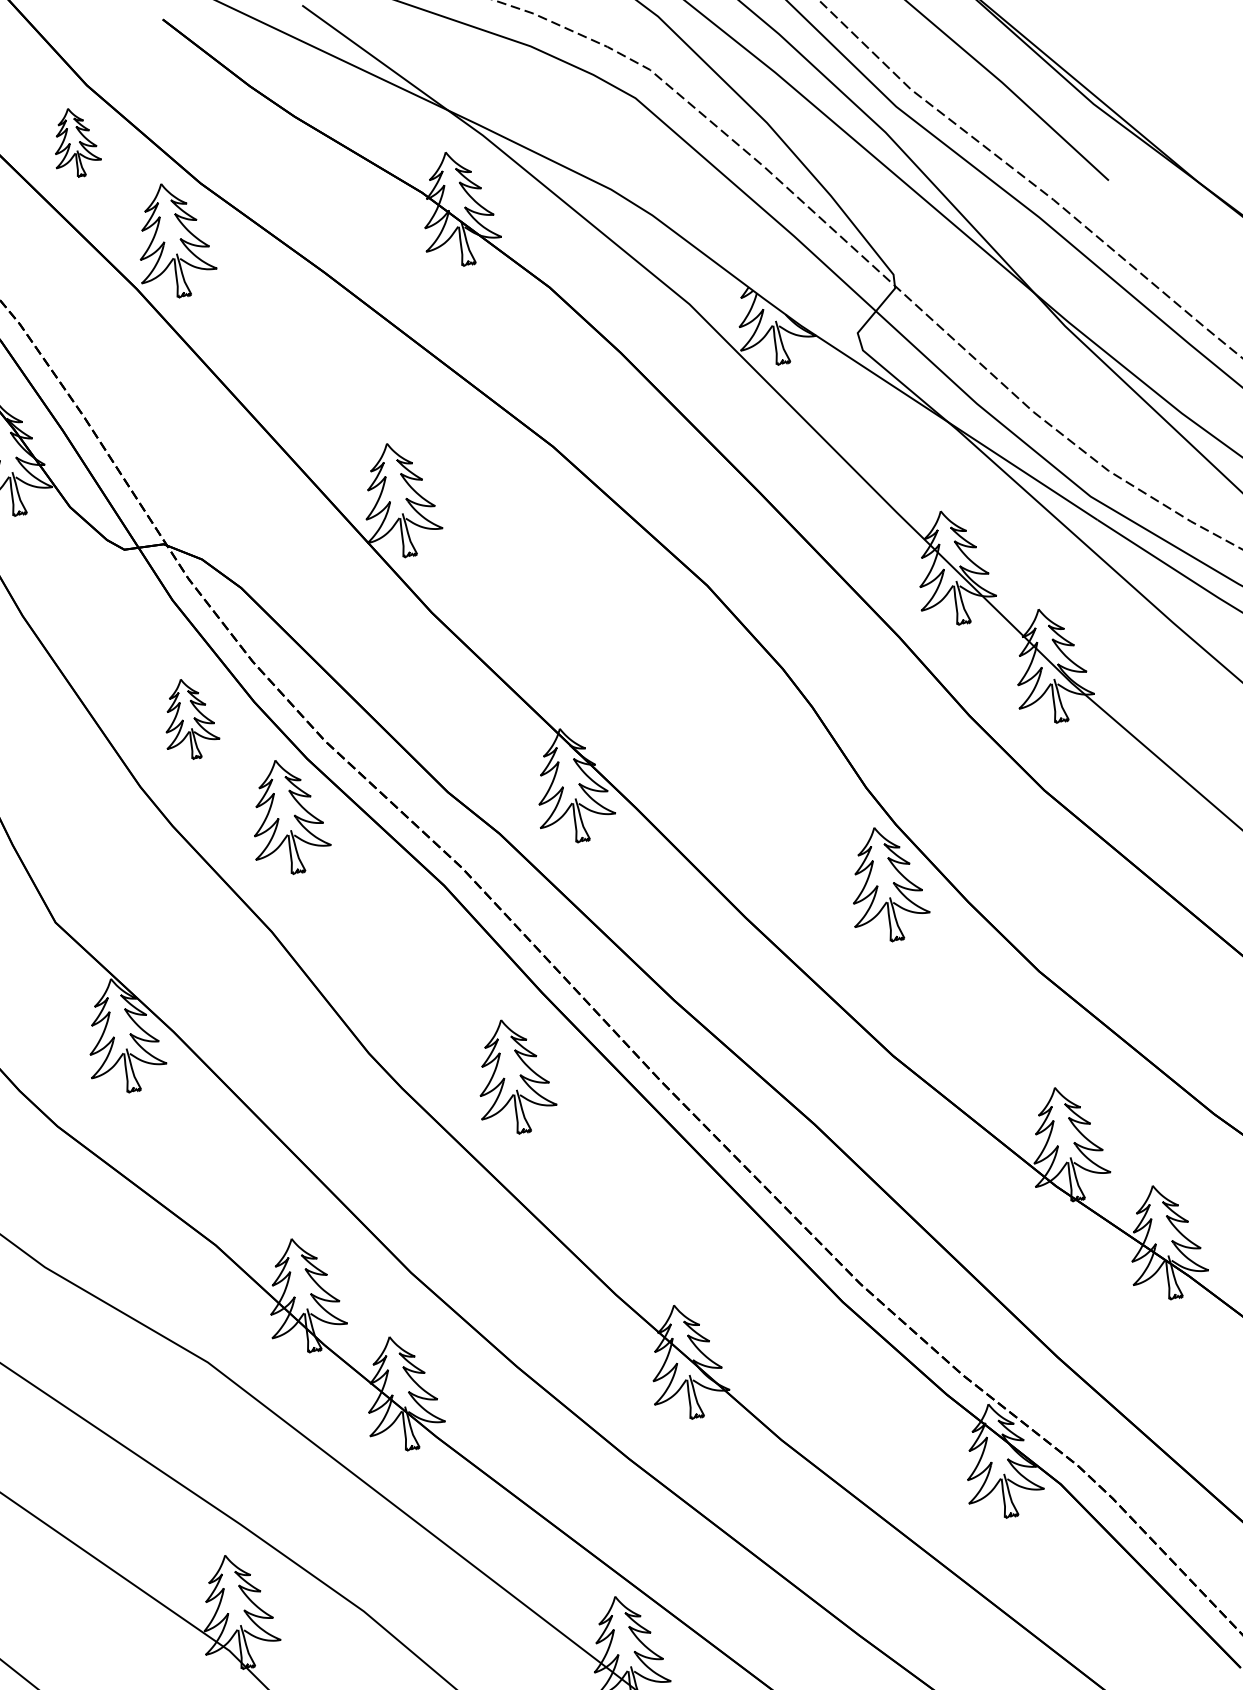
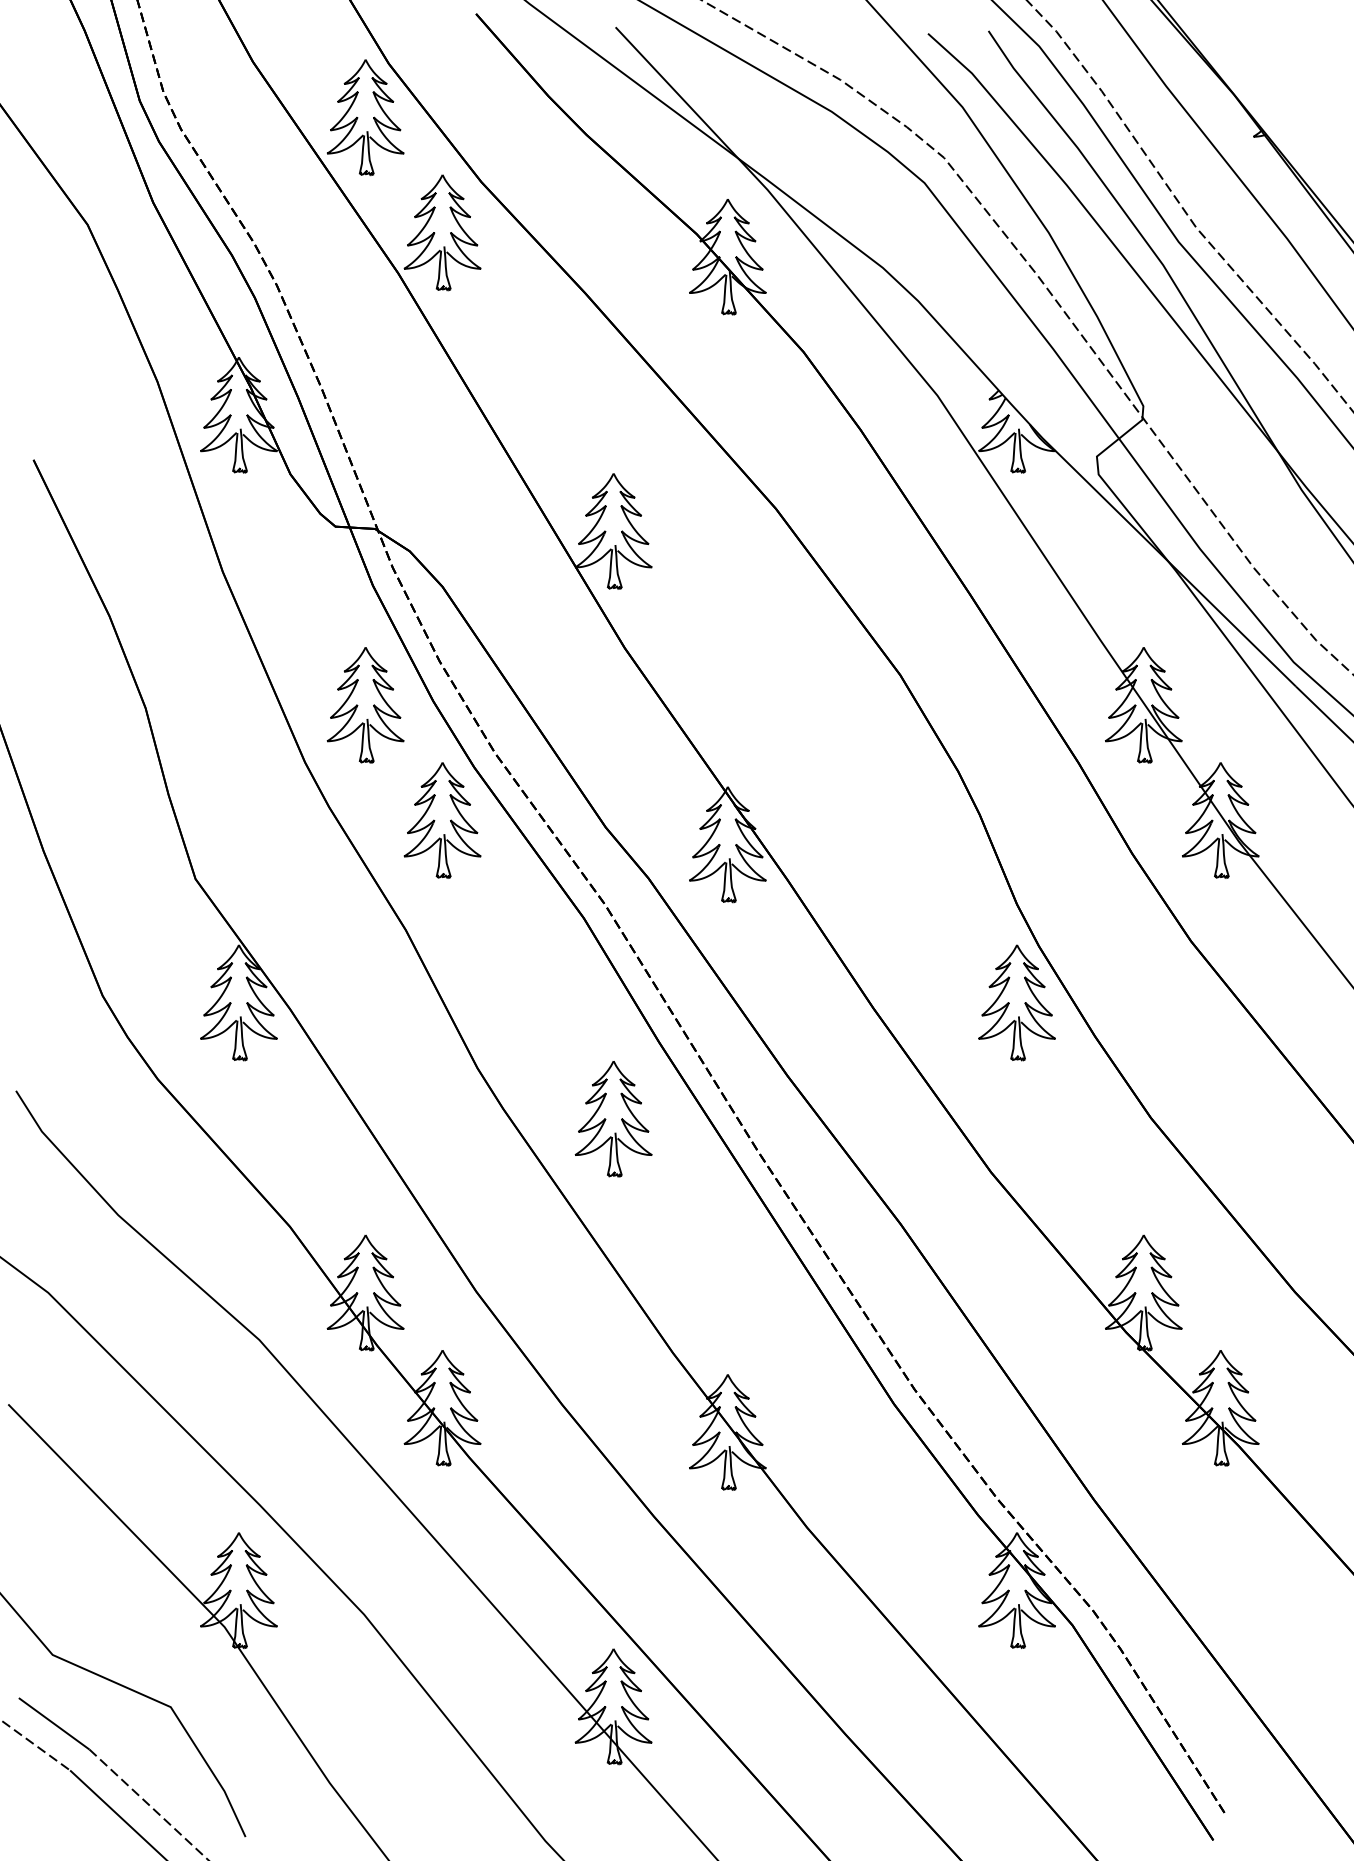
part: (74, 142) -> (365, 117), size x1.67
part: (188, 719) -> (365, 705), size x1.43

